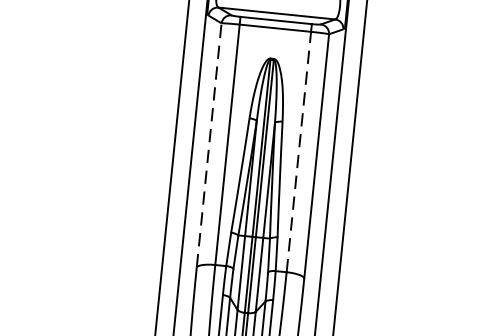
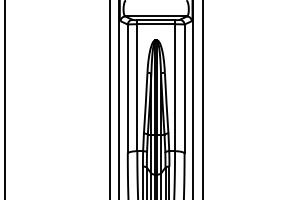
line: (208, 144) -> (127, 88), dashed -> solid
line: (299, 151) -> (175, 87), dashed -> solid

